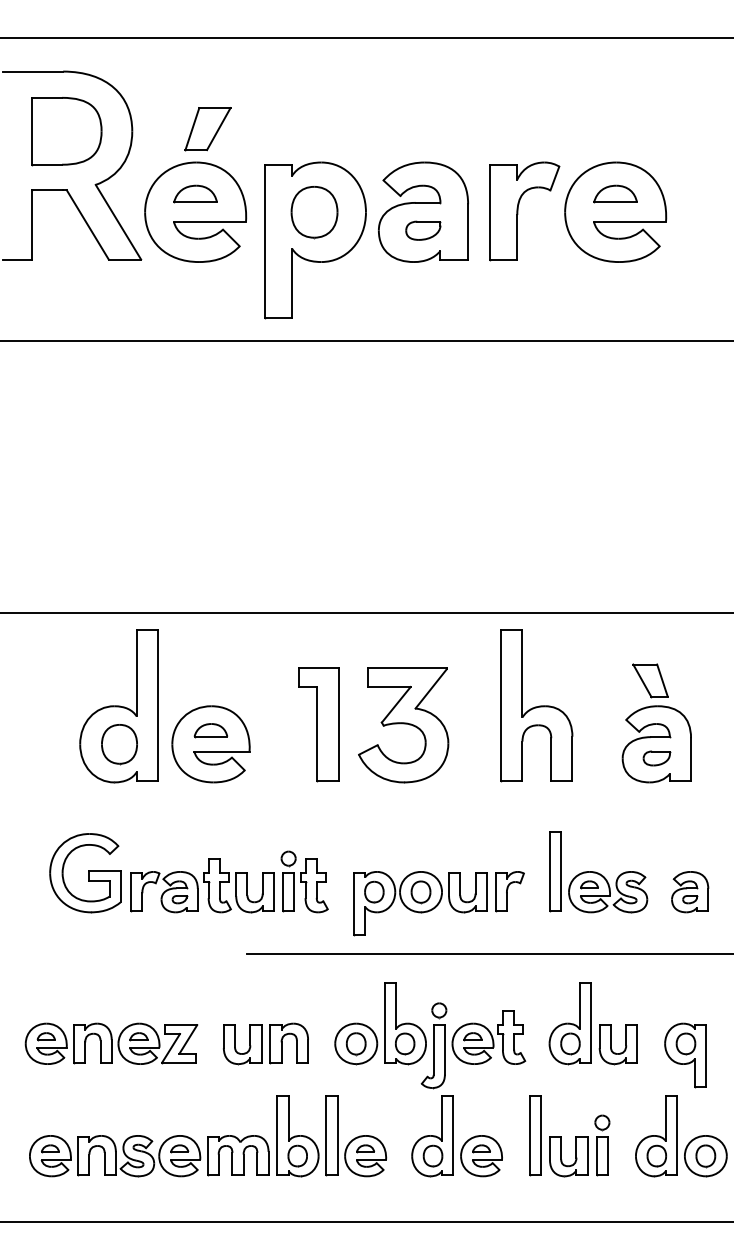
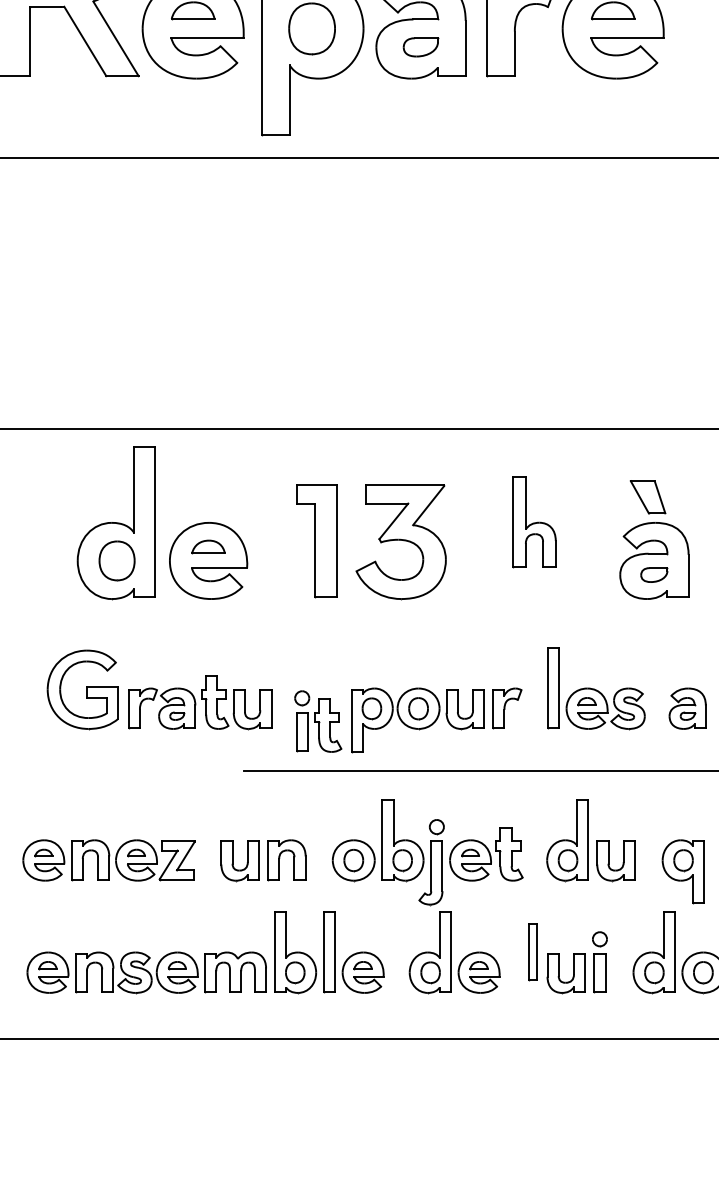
part: (536, 705) -> (534, 522), size x0.6
part: (304, 881) -> (318, 721), moved
part: (535, 1135) -> (533, 952), size x0.7

